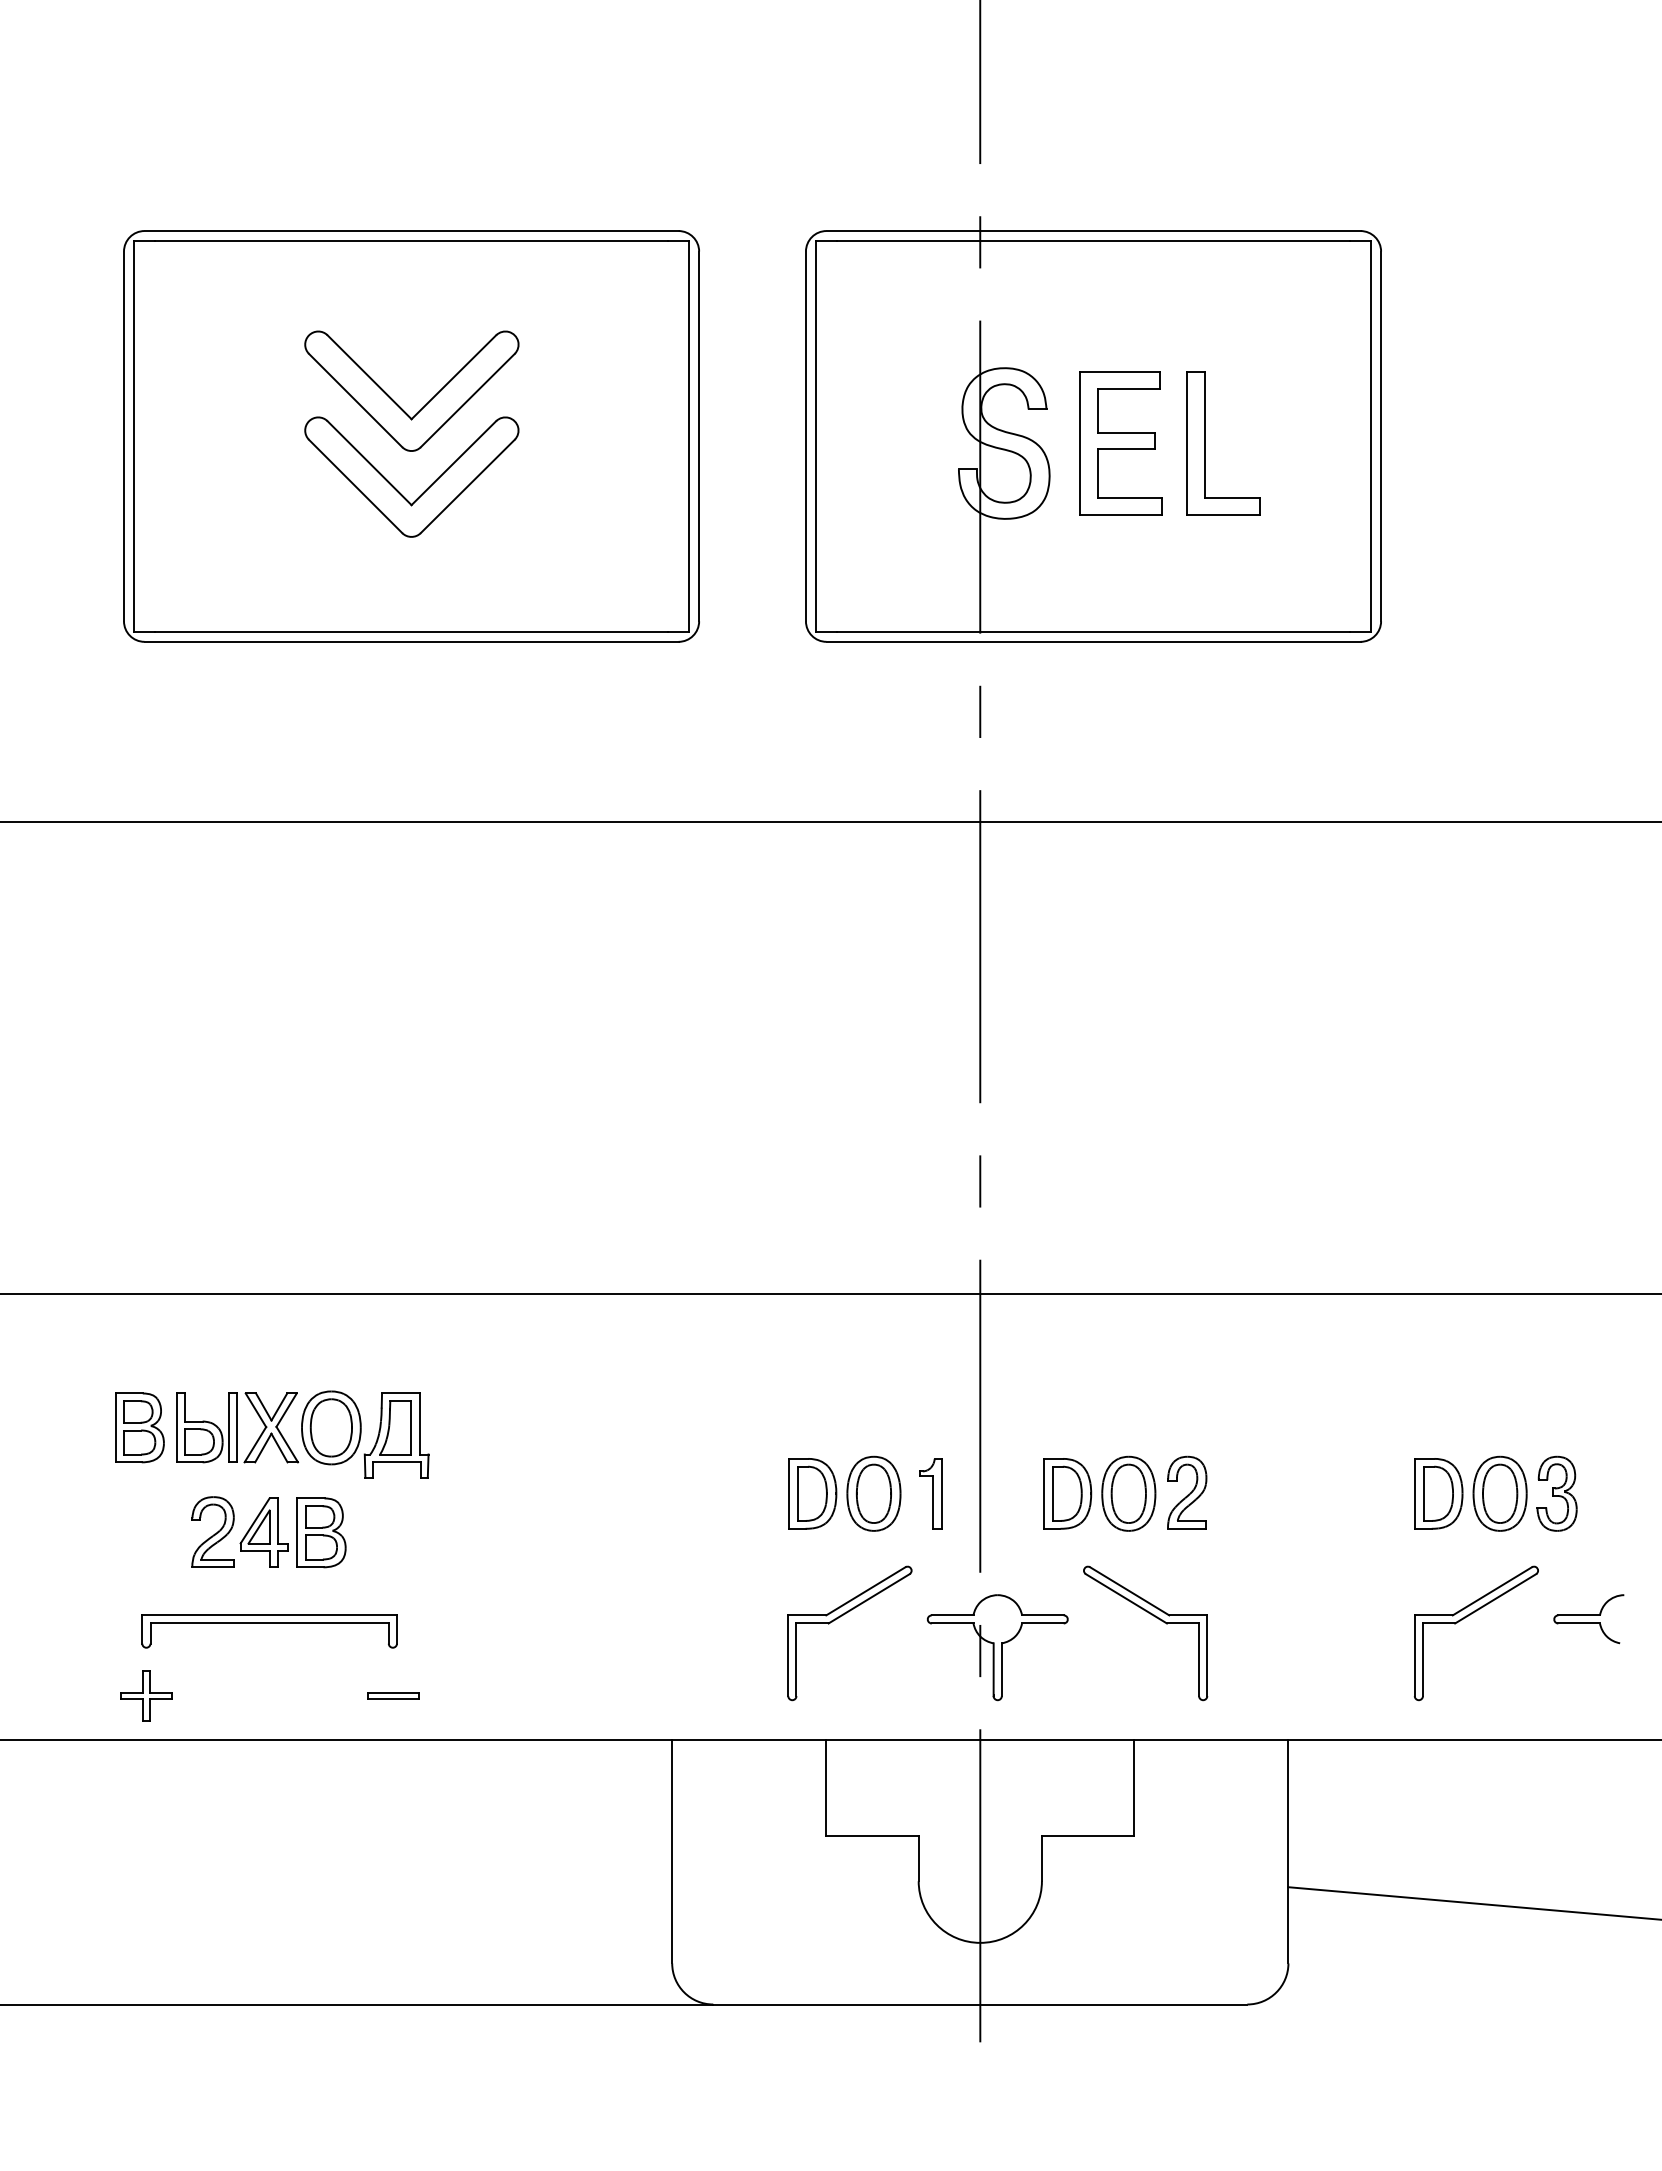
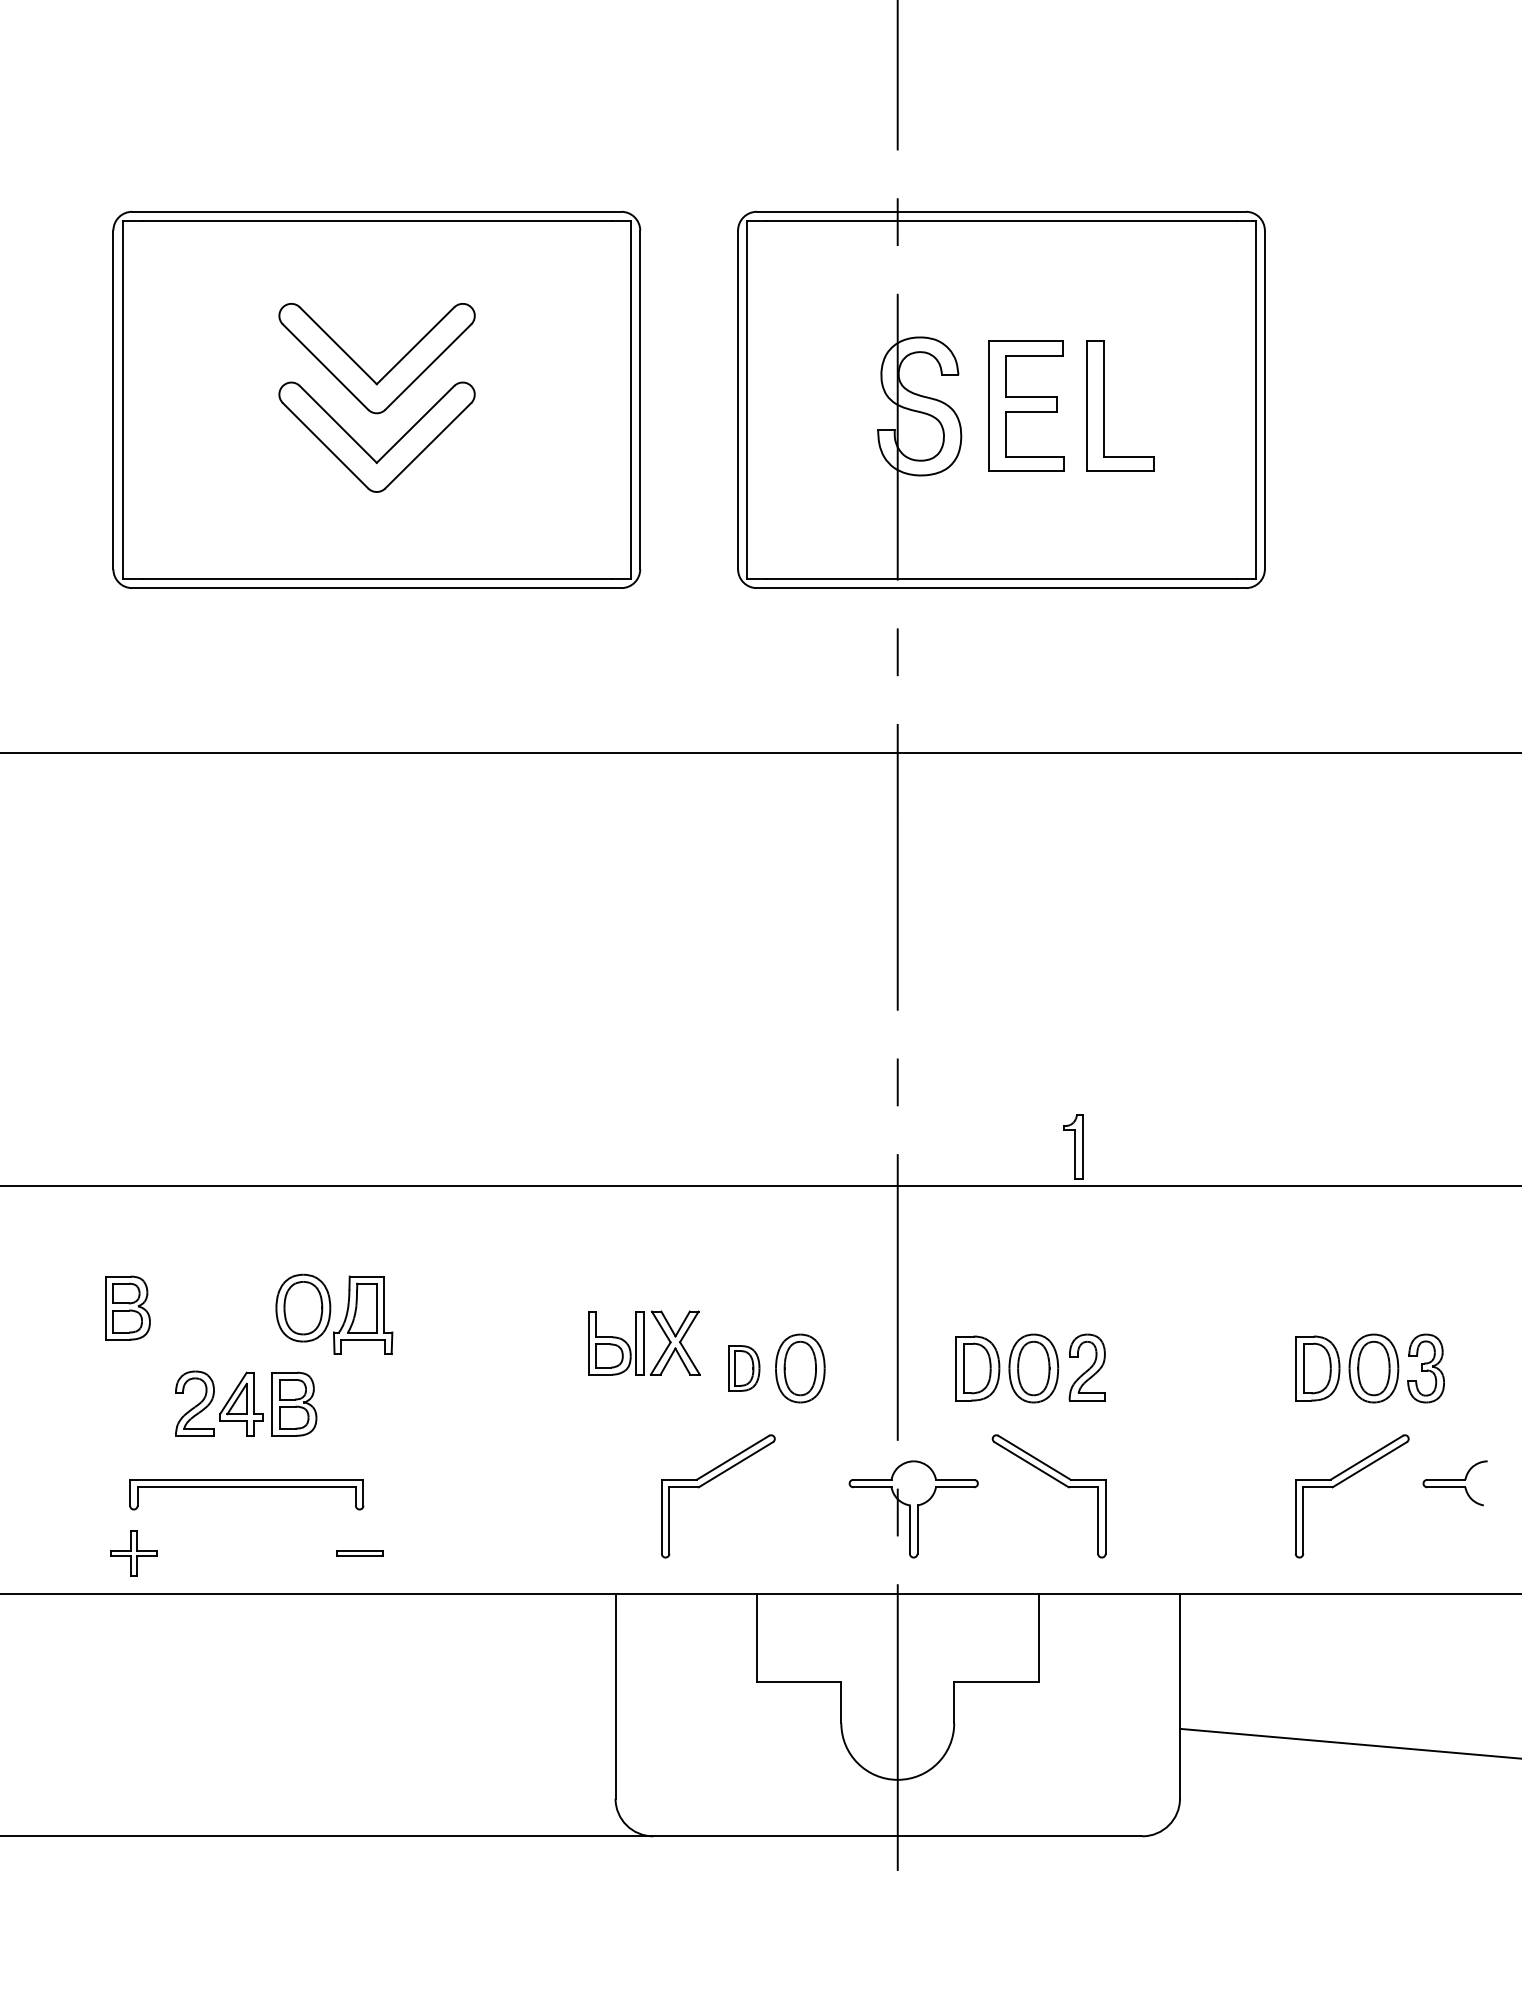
part: (237, 1427) -> (644, 1342), moved
part: (812, 1493) -> (744, 1368), size x0.7
part: (930, 1493) -> (1073, 1146), moved
part: (841, 1617) -> (710, 1481), moved

